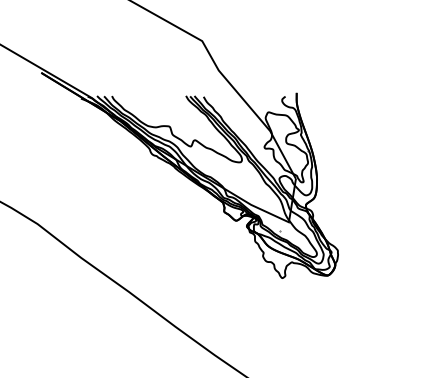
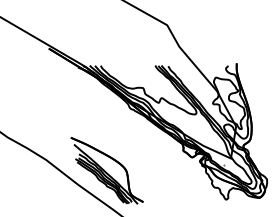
part: (120, 238) -> (107, 170), added

